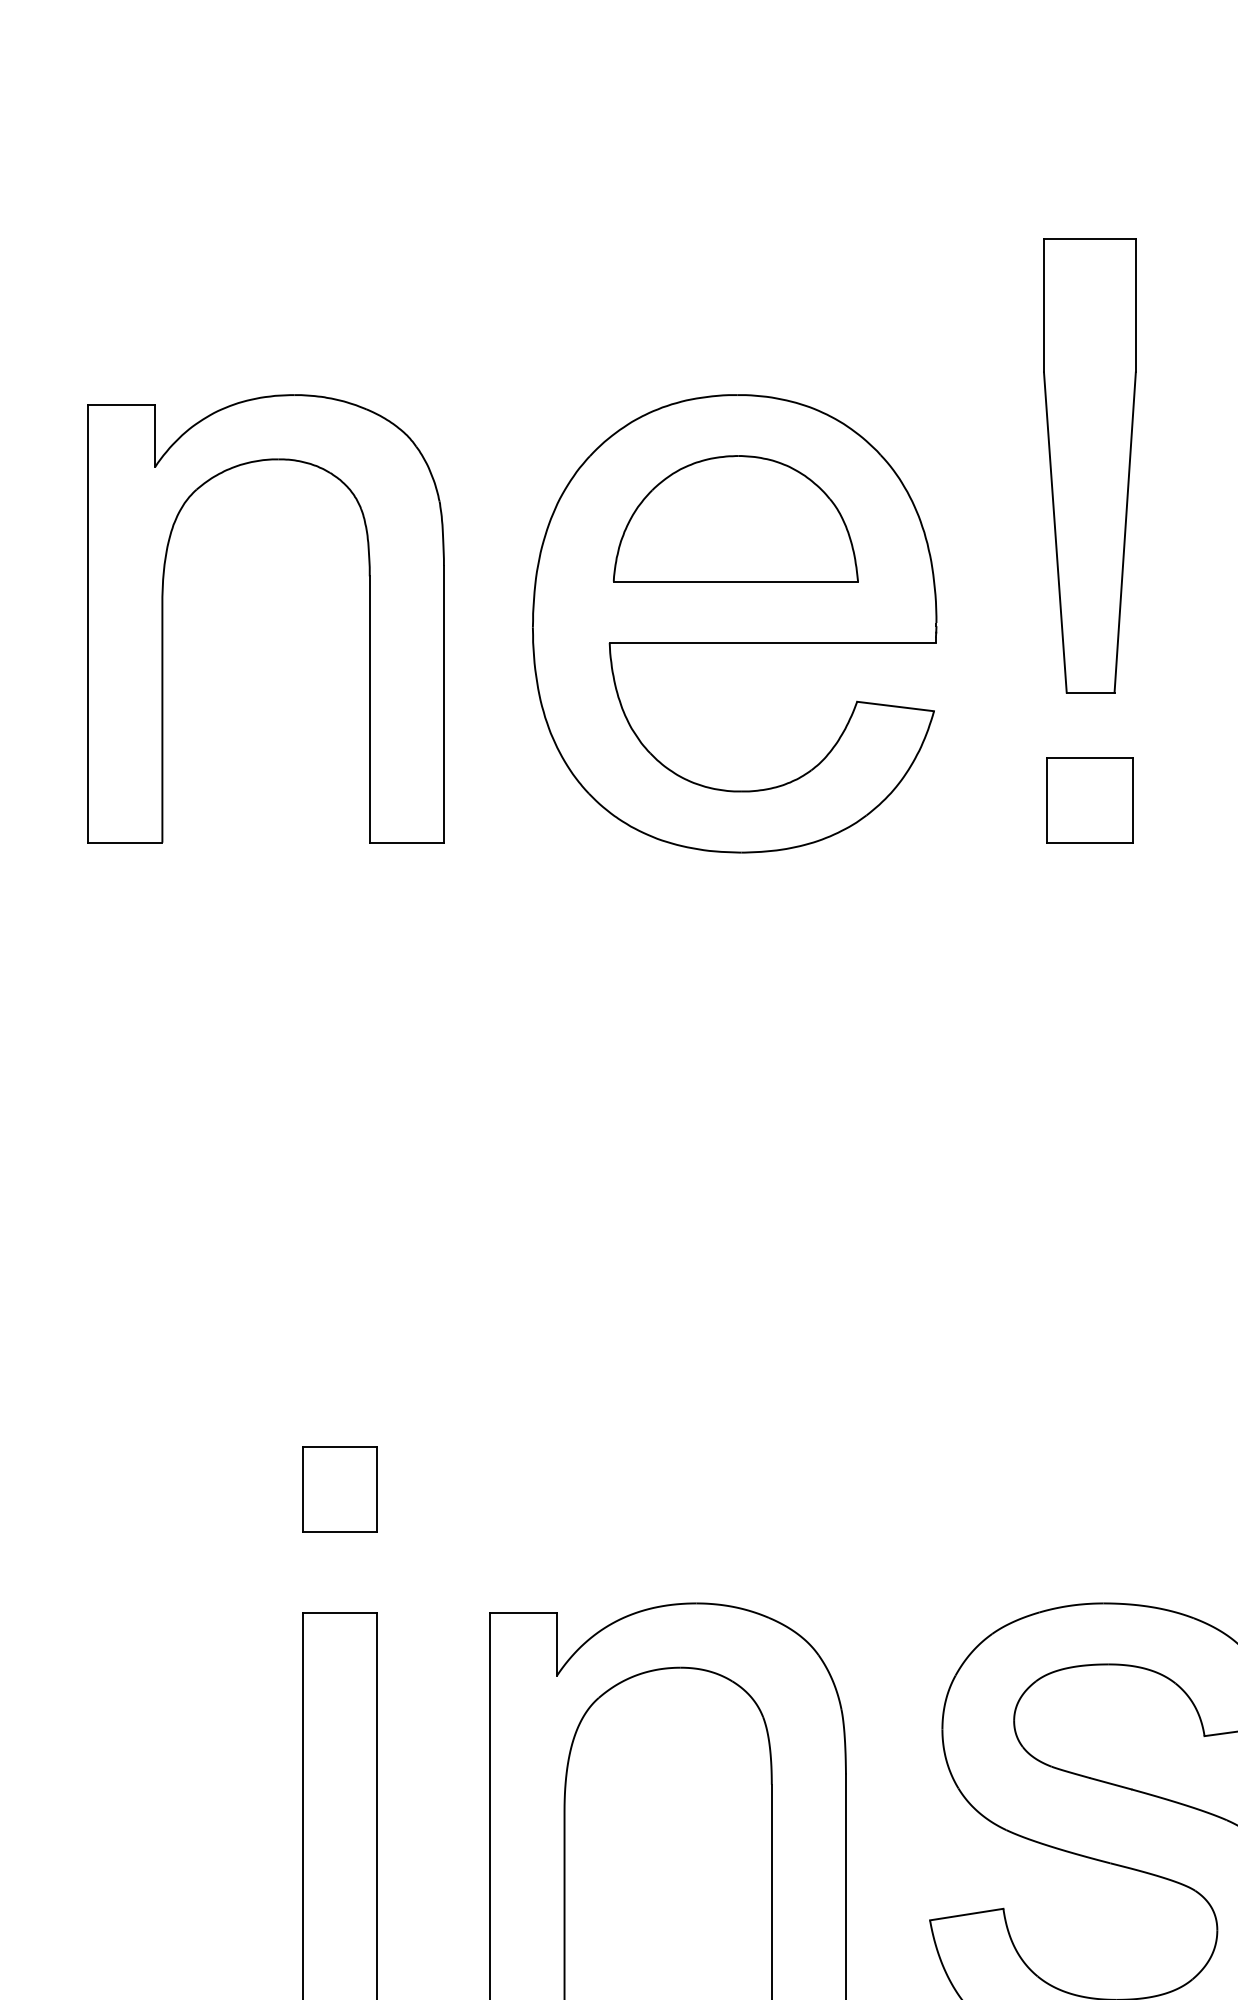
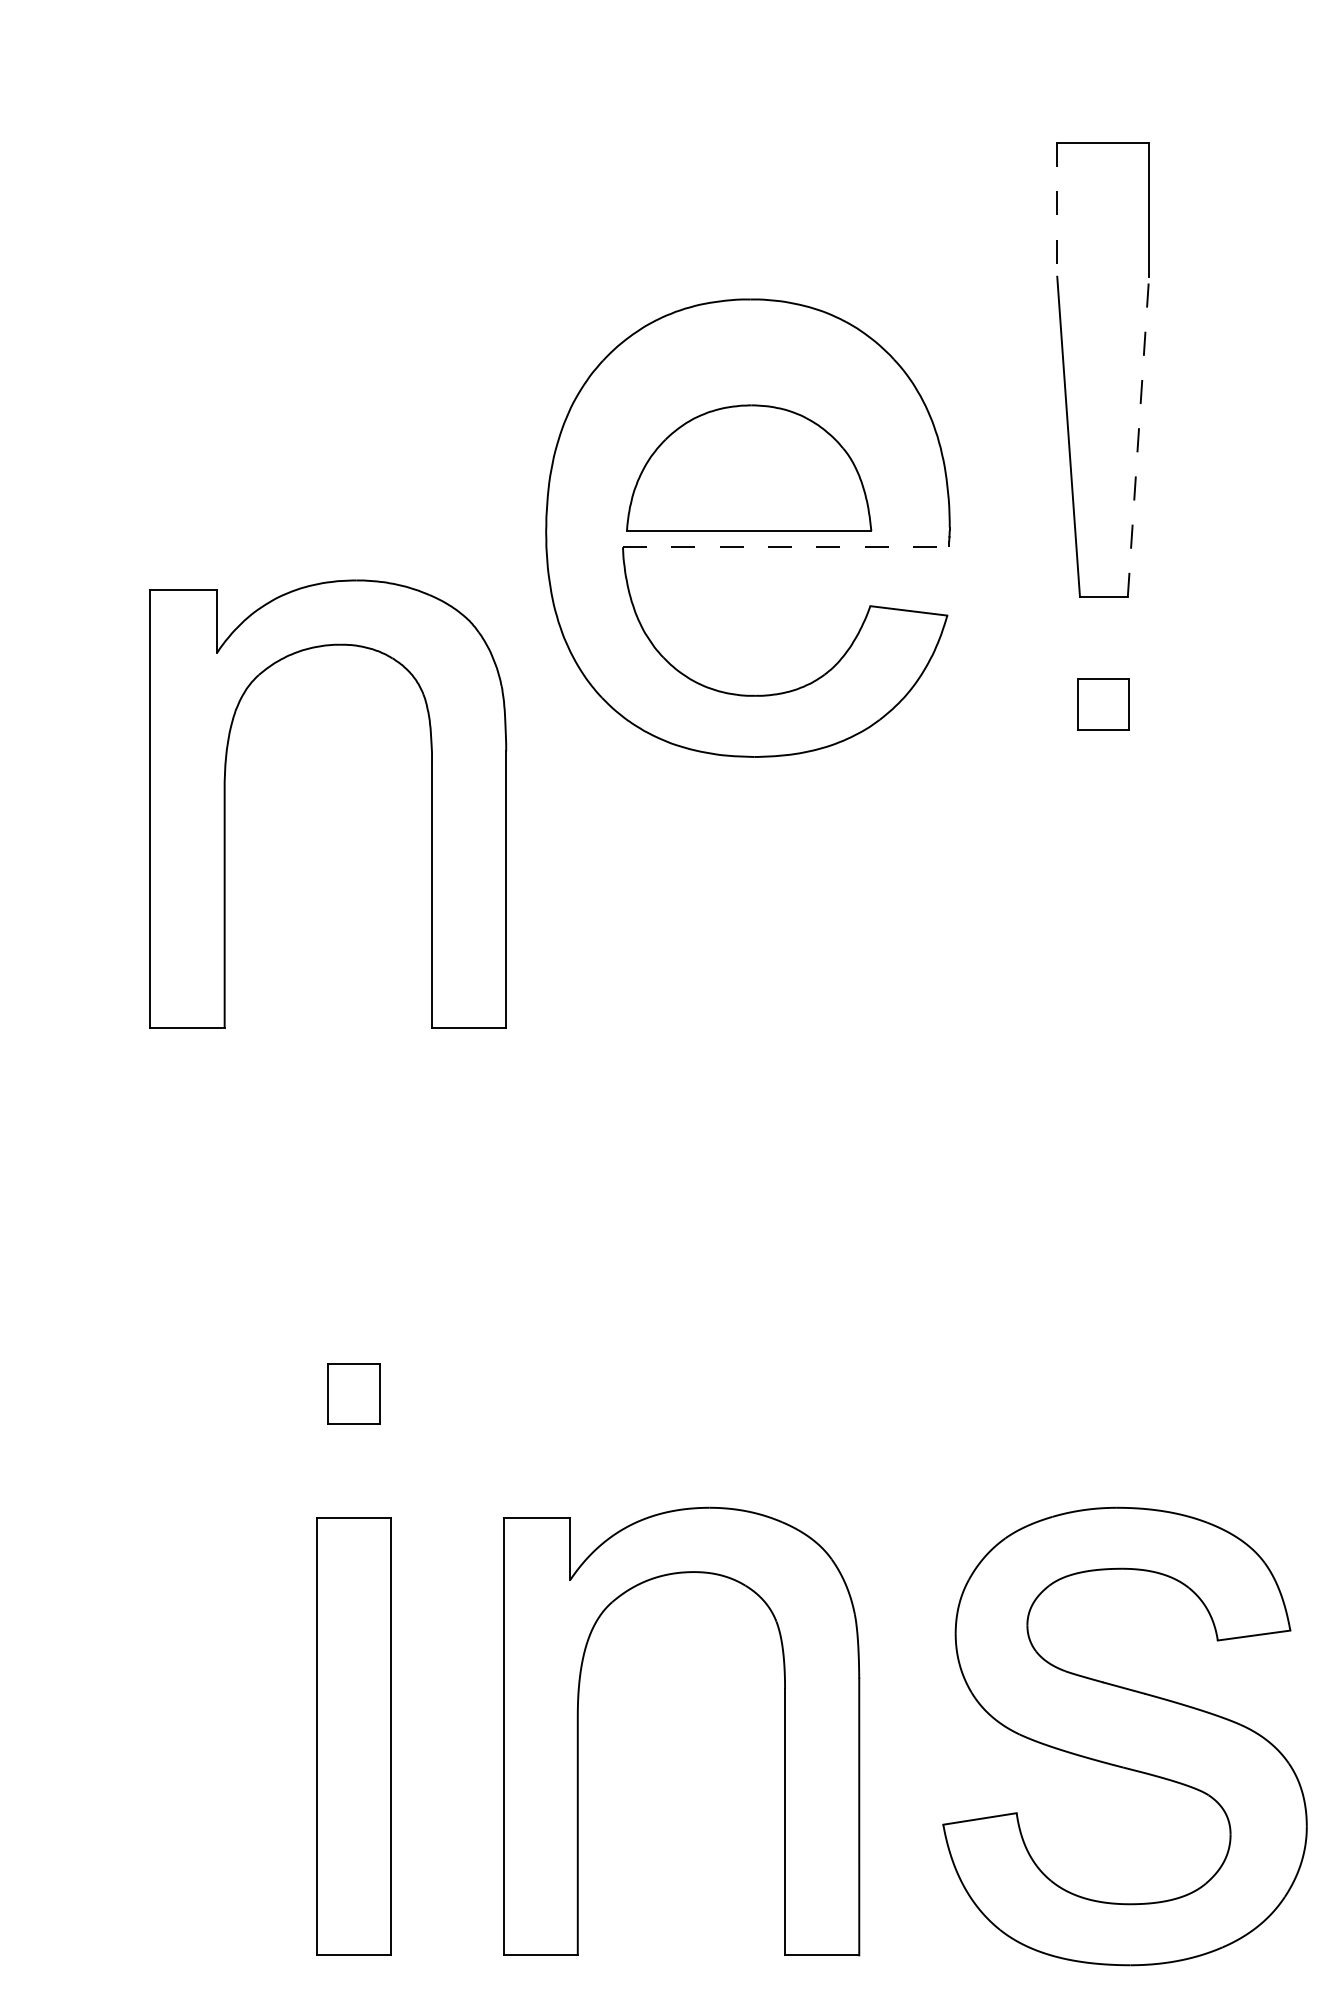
line: (1044, 305) -> (1057, 209), solid -> dashed
part: (736, 518) -> (749, 467), moved
line: (1125, 532) -> (1138, 436), solid -> dashed
part: (163, 618) -> (225, 803), moved
line: (773, 643) -> (786, 547), solid -> dashed
part: (1090, 800) -> (1103, 704), size x0.6
part: (340, 1489) -> (353, 1393), size x0.7

